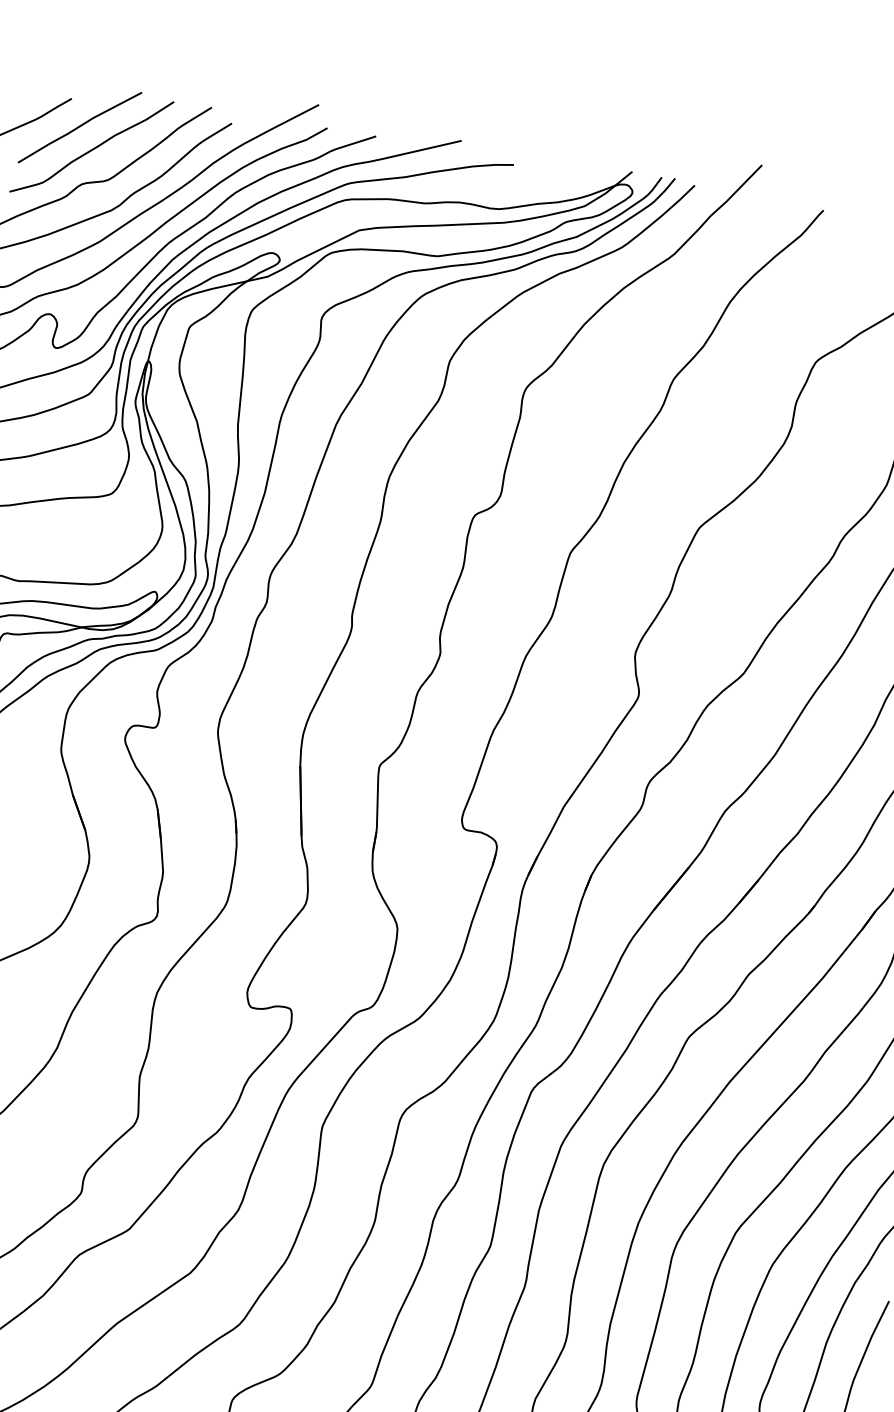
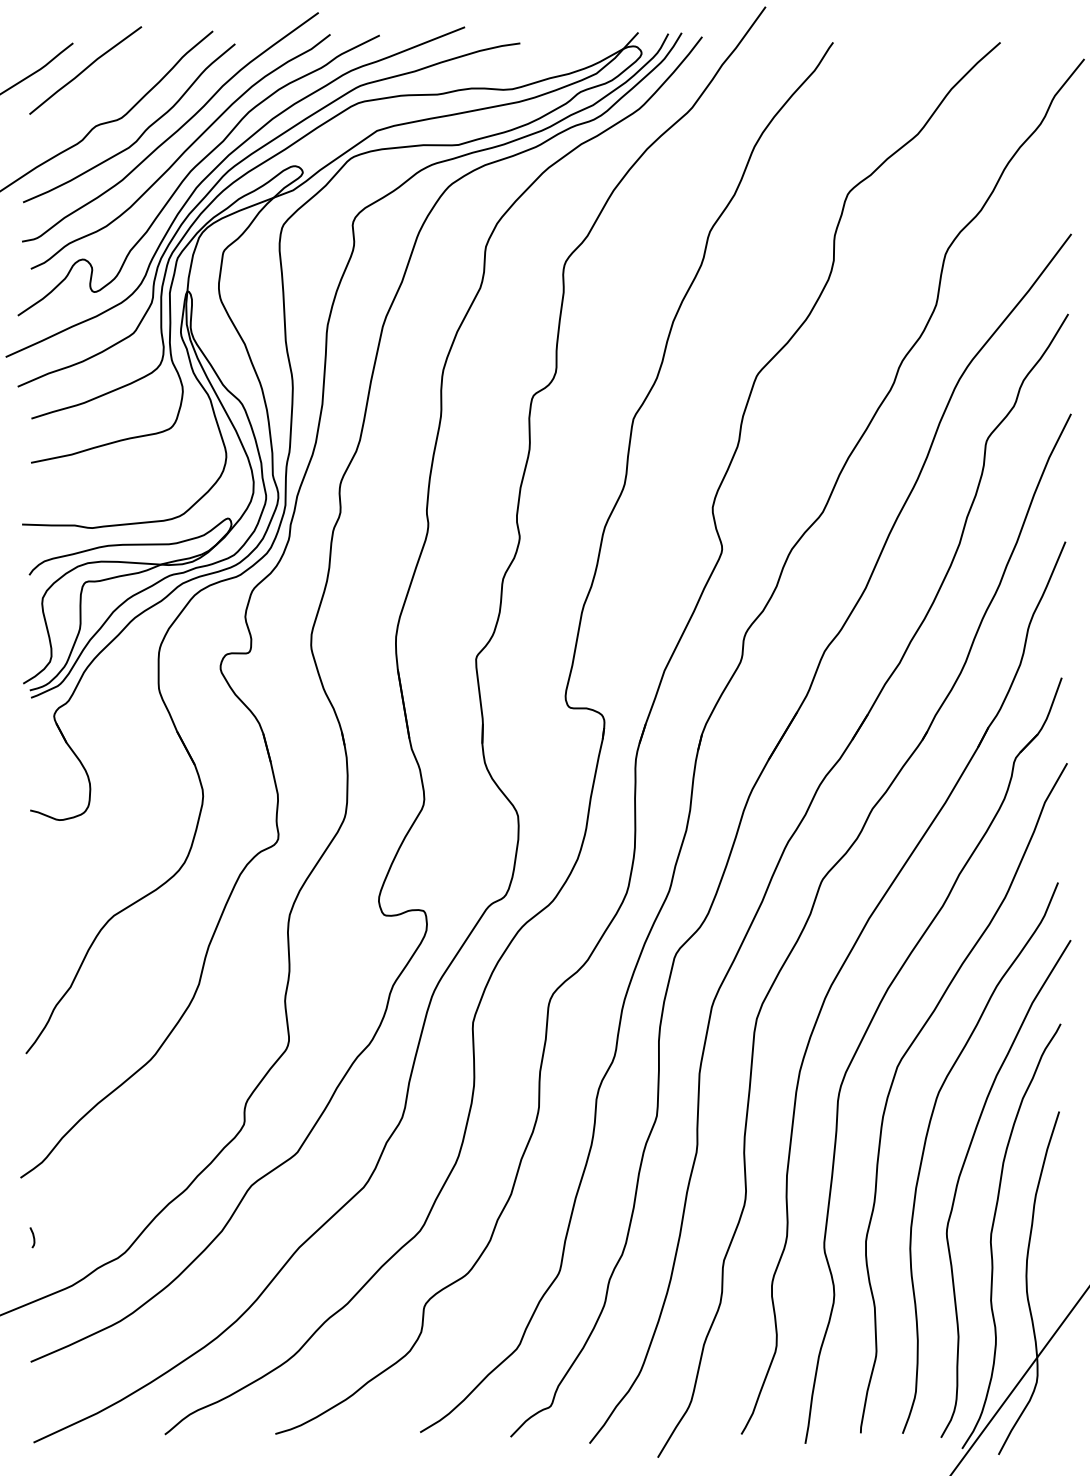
curve: (91, 148) -> (100, 89), removed

